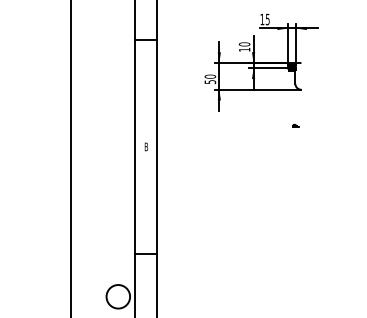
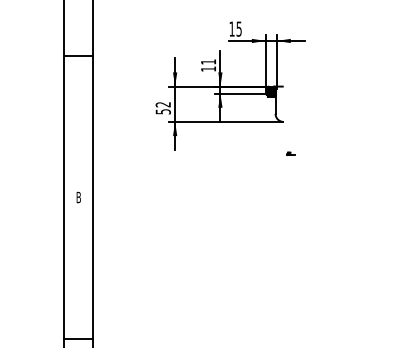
text: (244, 44) -> (208, 62), 10 -> 11
text: (210, 76) -> (163, 104), 50 -> 52
part: (295, 125) -> (290, 153), moved

